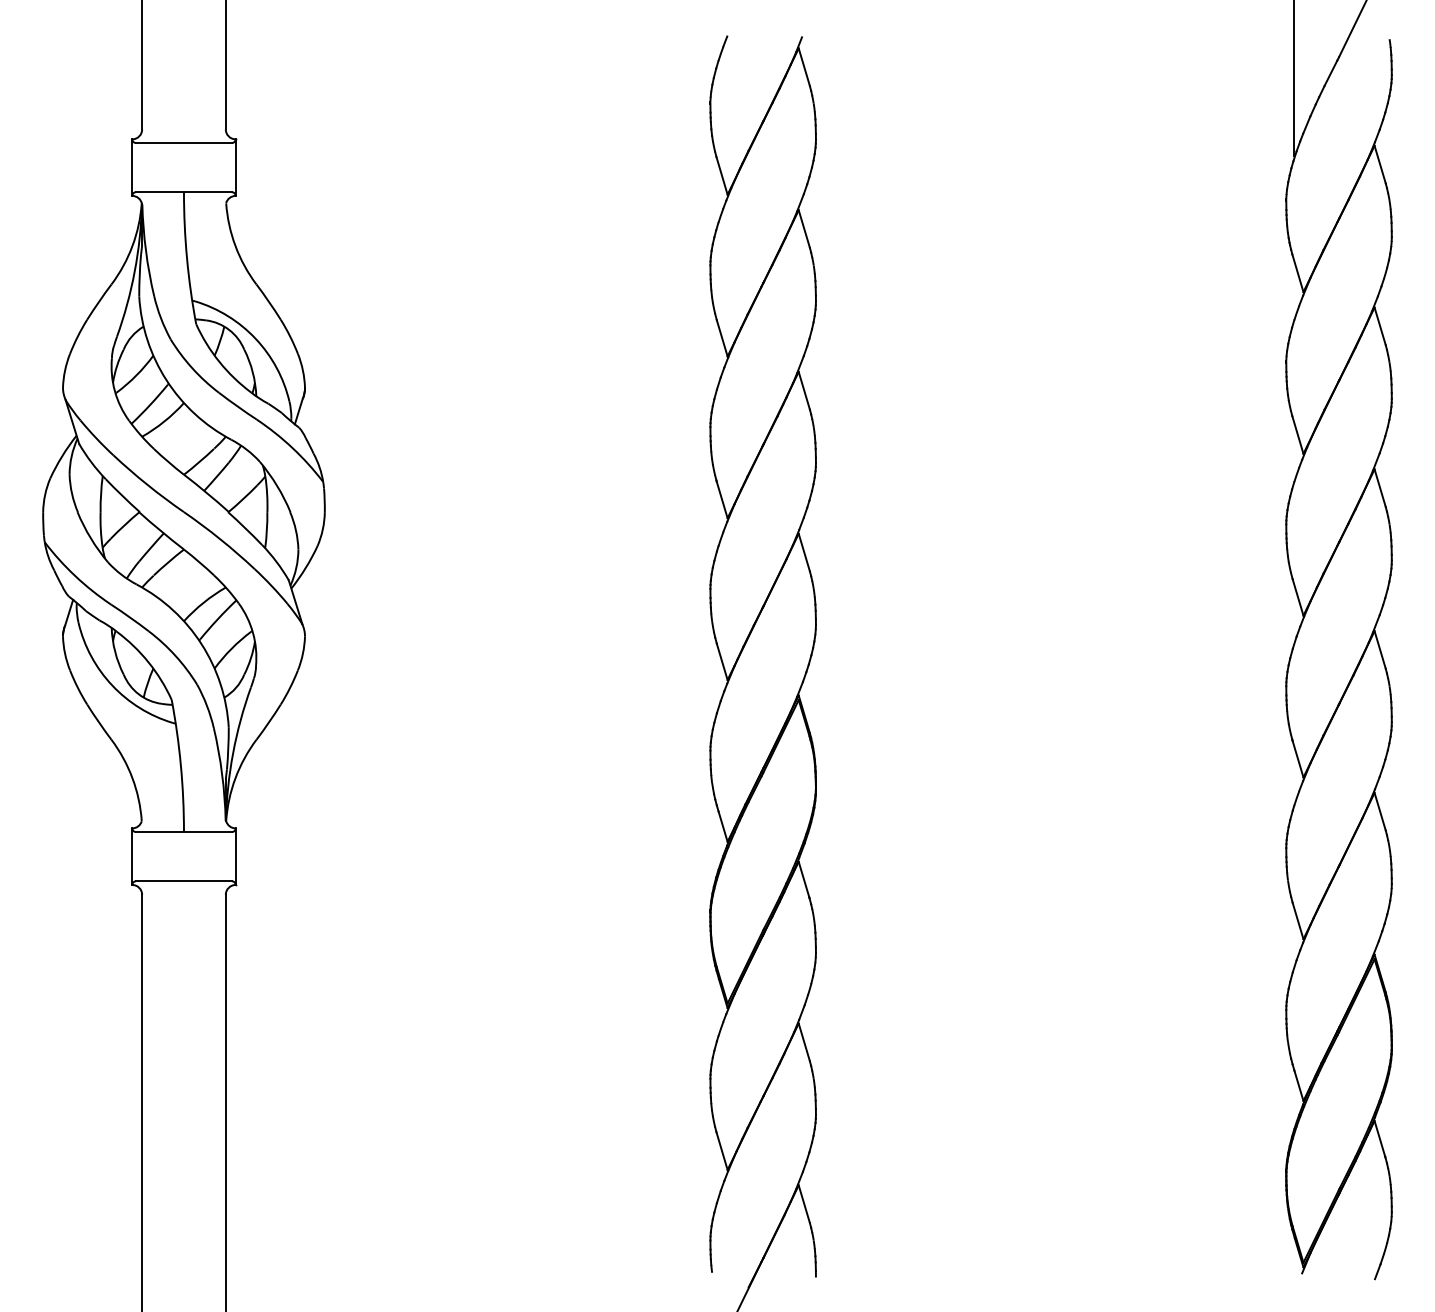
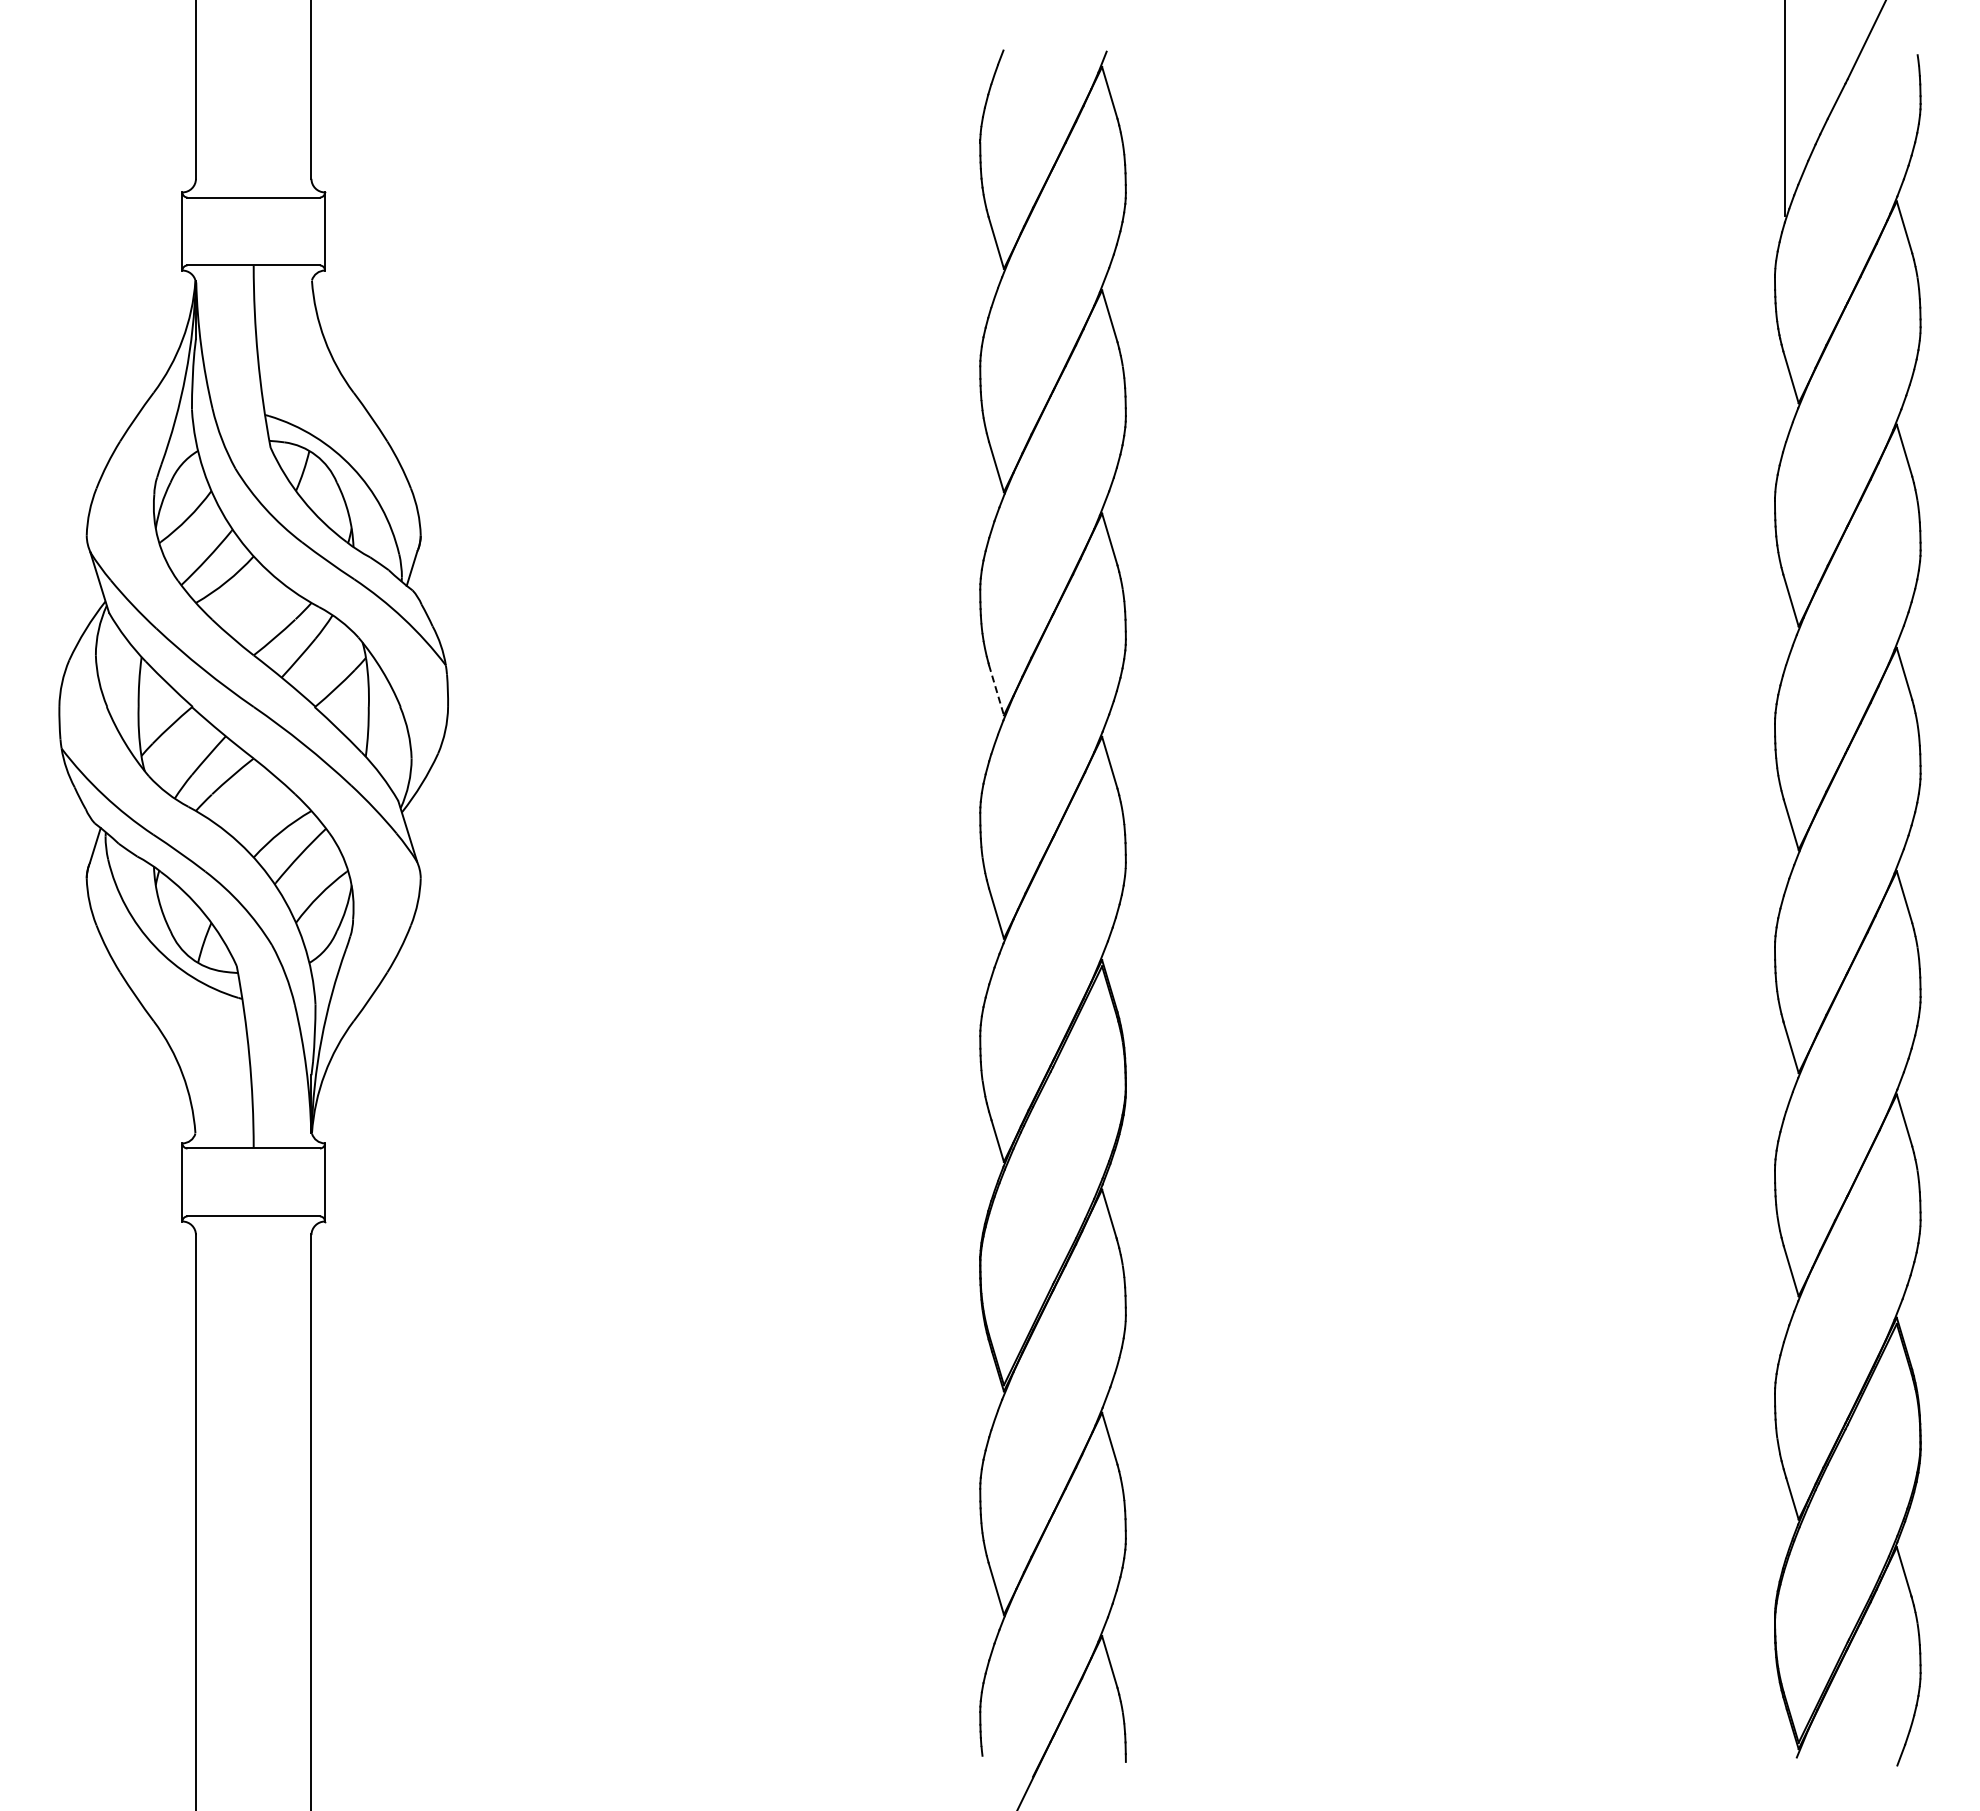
line: (722, 500) -> (996, 690), solid -> dashed

